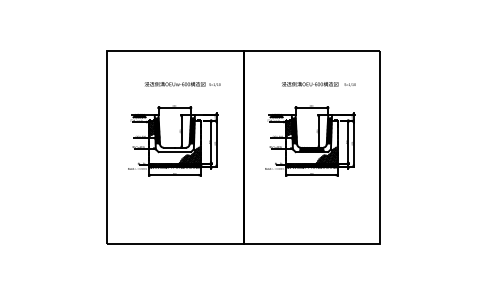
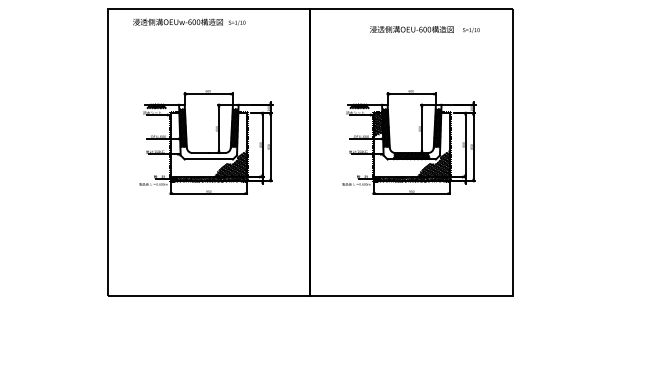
text: (182, 84) -> (189, 22), moved
text: (318, 84) -> (424, 29), moved
hatch: (152, 128) -> (175, 124), removed

